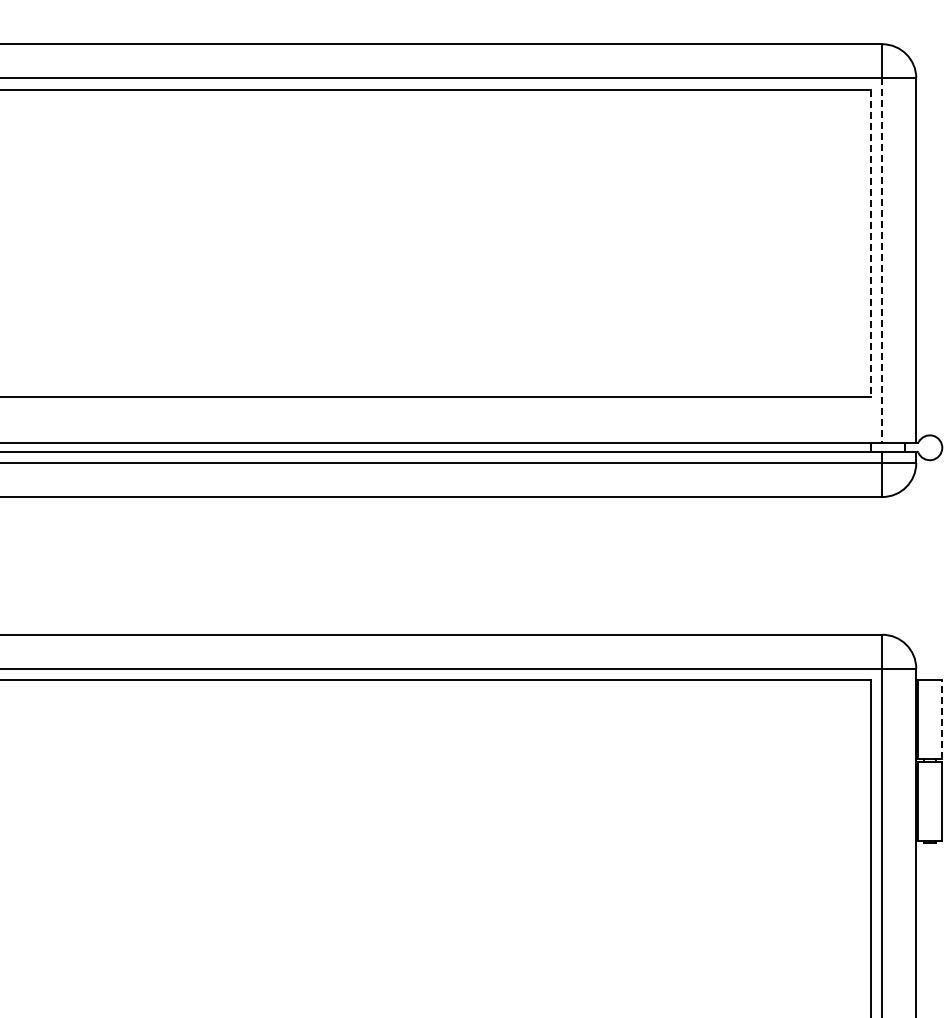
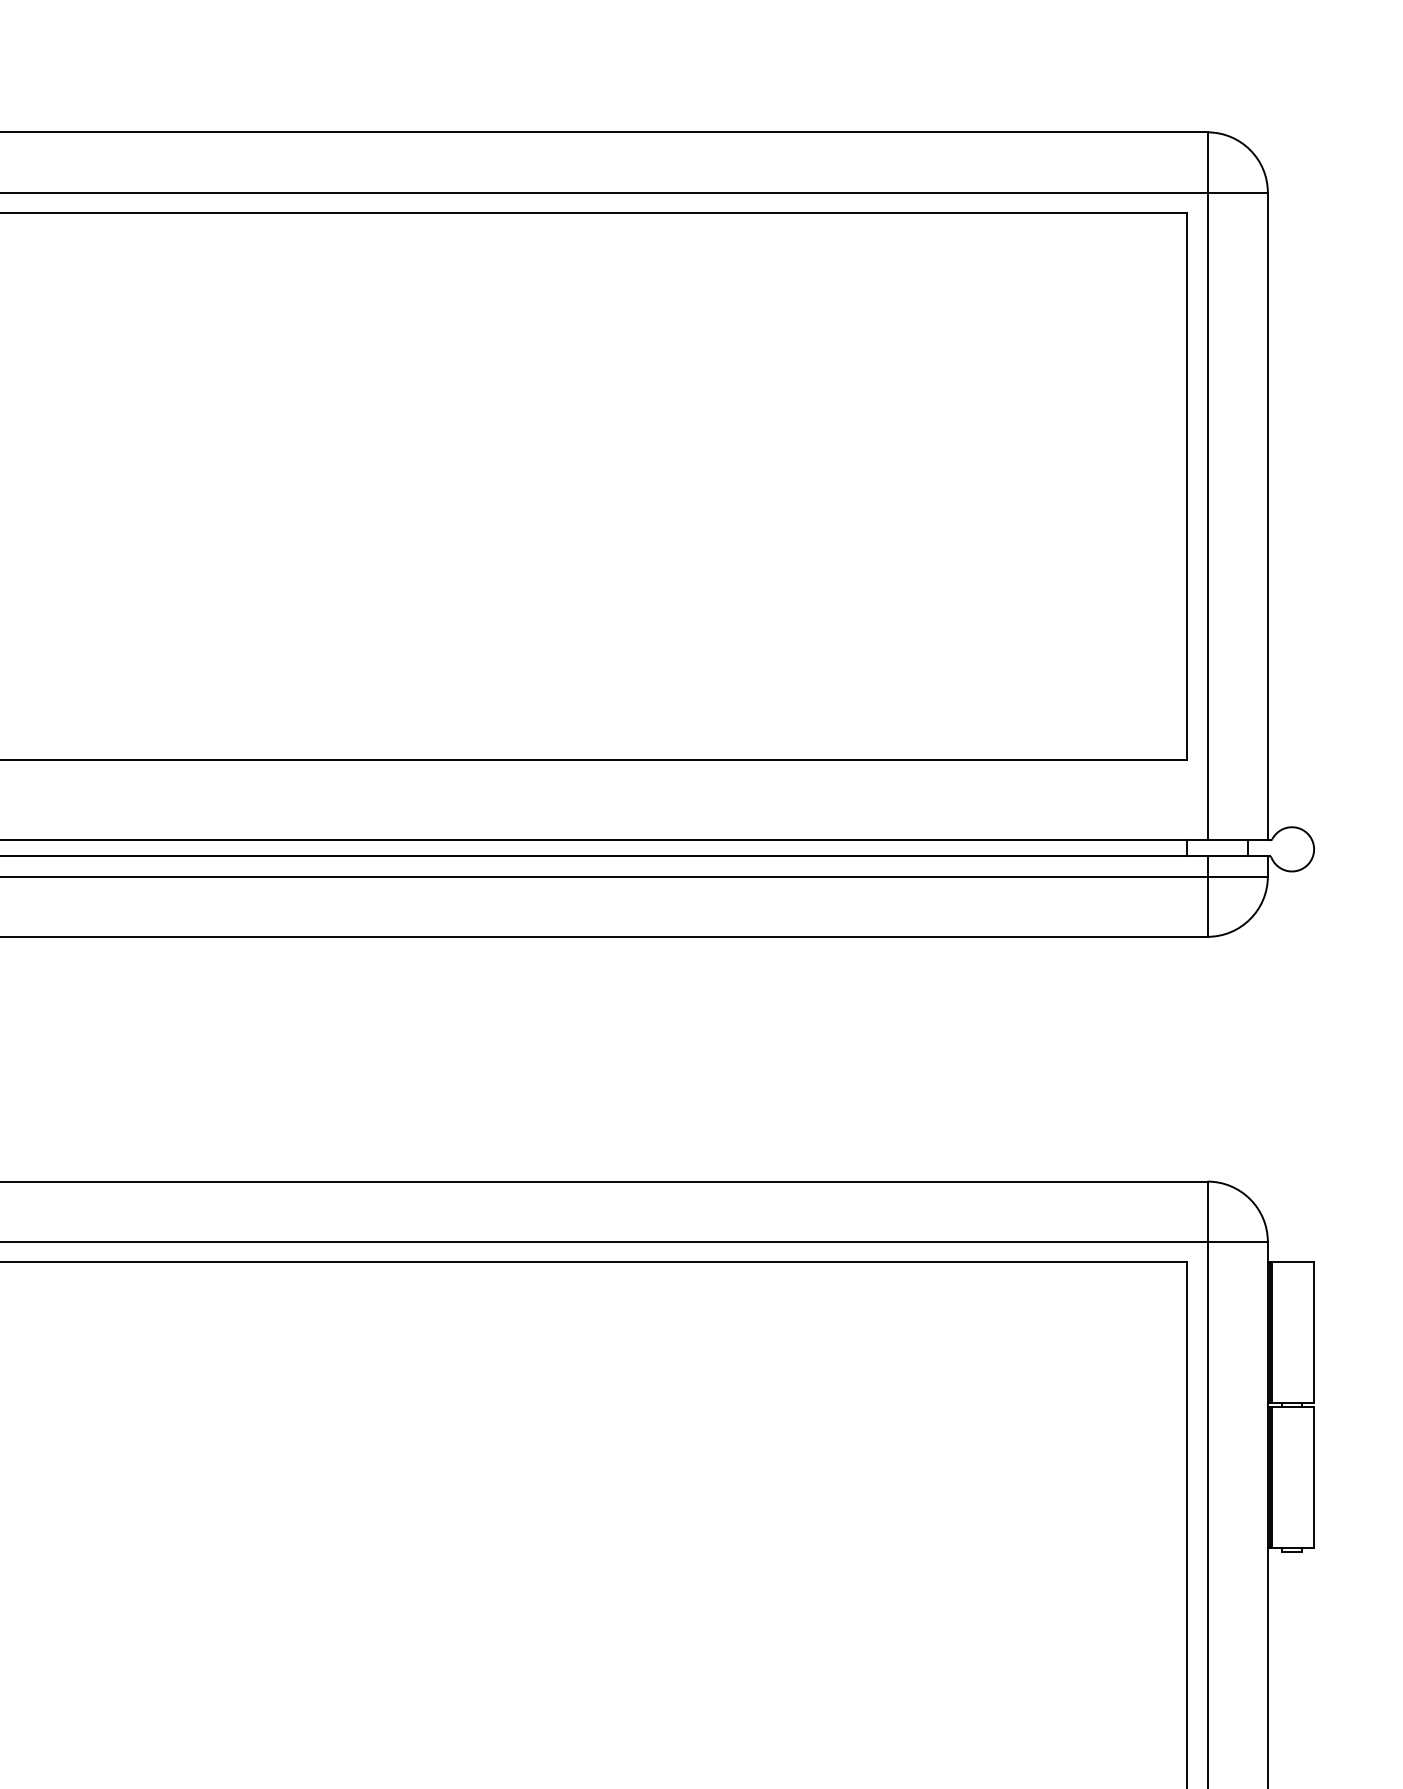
line: (870, 243) -> (1186, 486), dashed -> solid
line: (882, 260) -> (1207, 516), dashed -> solid
line: (942, 719) -> (1314, 1332), dashed -> solid

